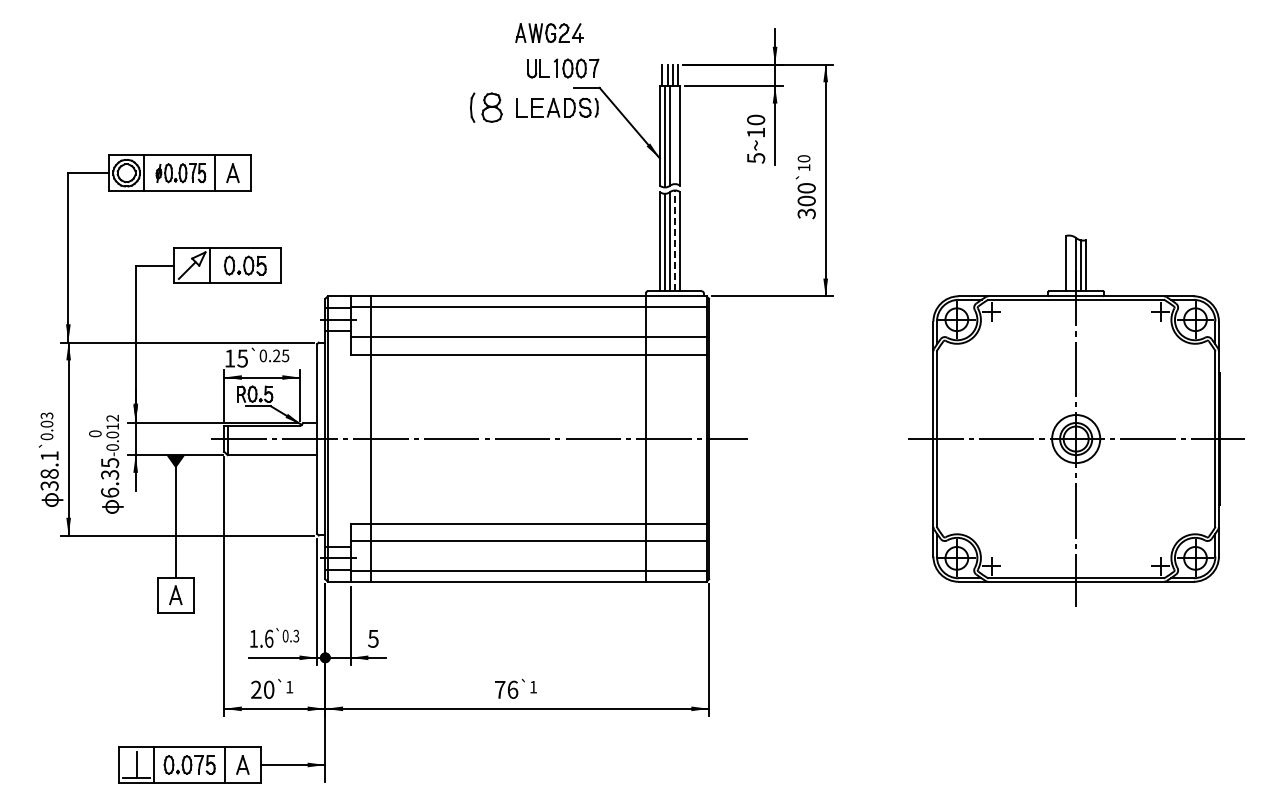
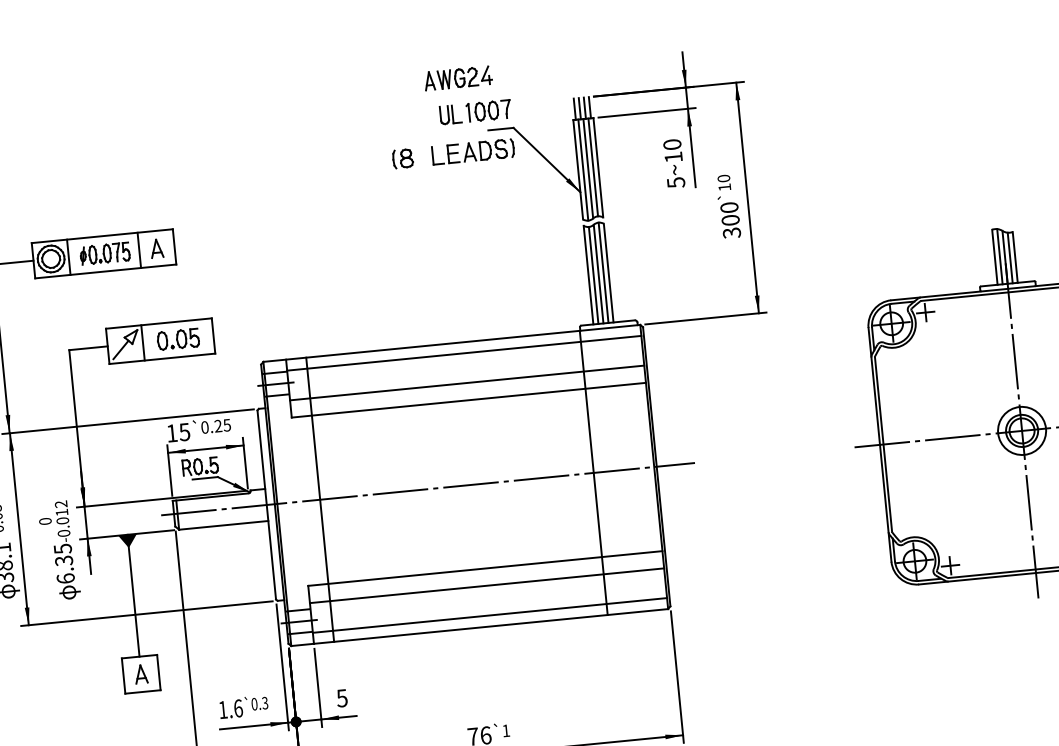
part: (486, 107) -> (402, 158), size x0.62
line: (675, 134) -> (593, 166), added
line: (675, 240) -> (603, 272), dashed -> solid
line: (1071, 263) -> (1000, 256), added

